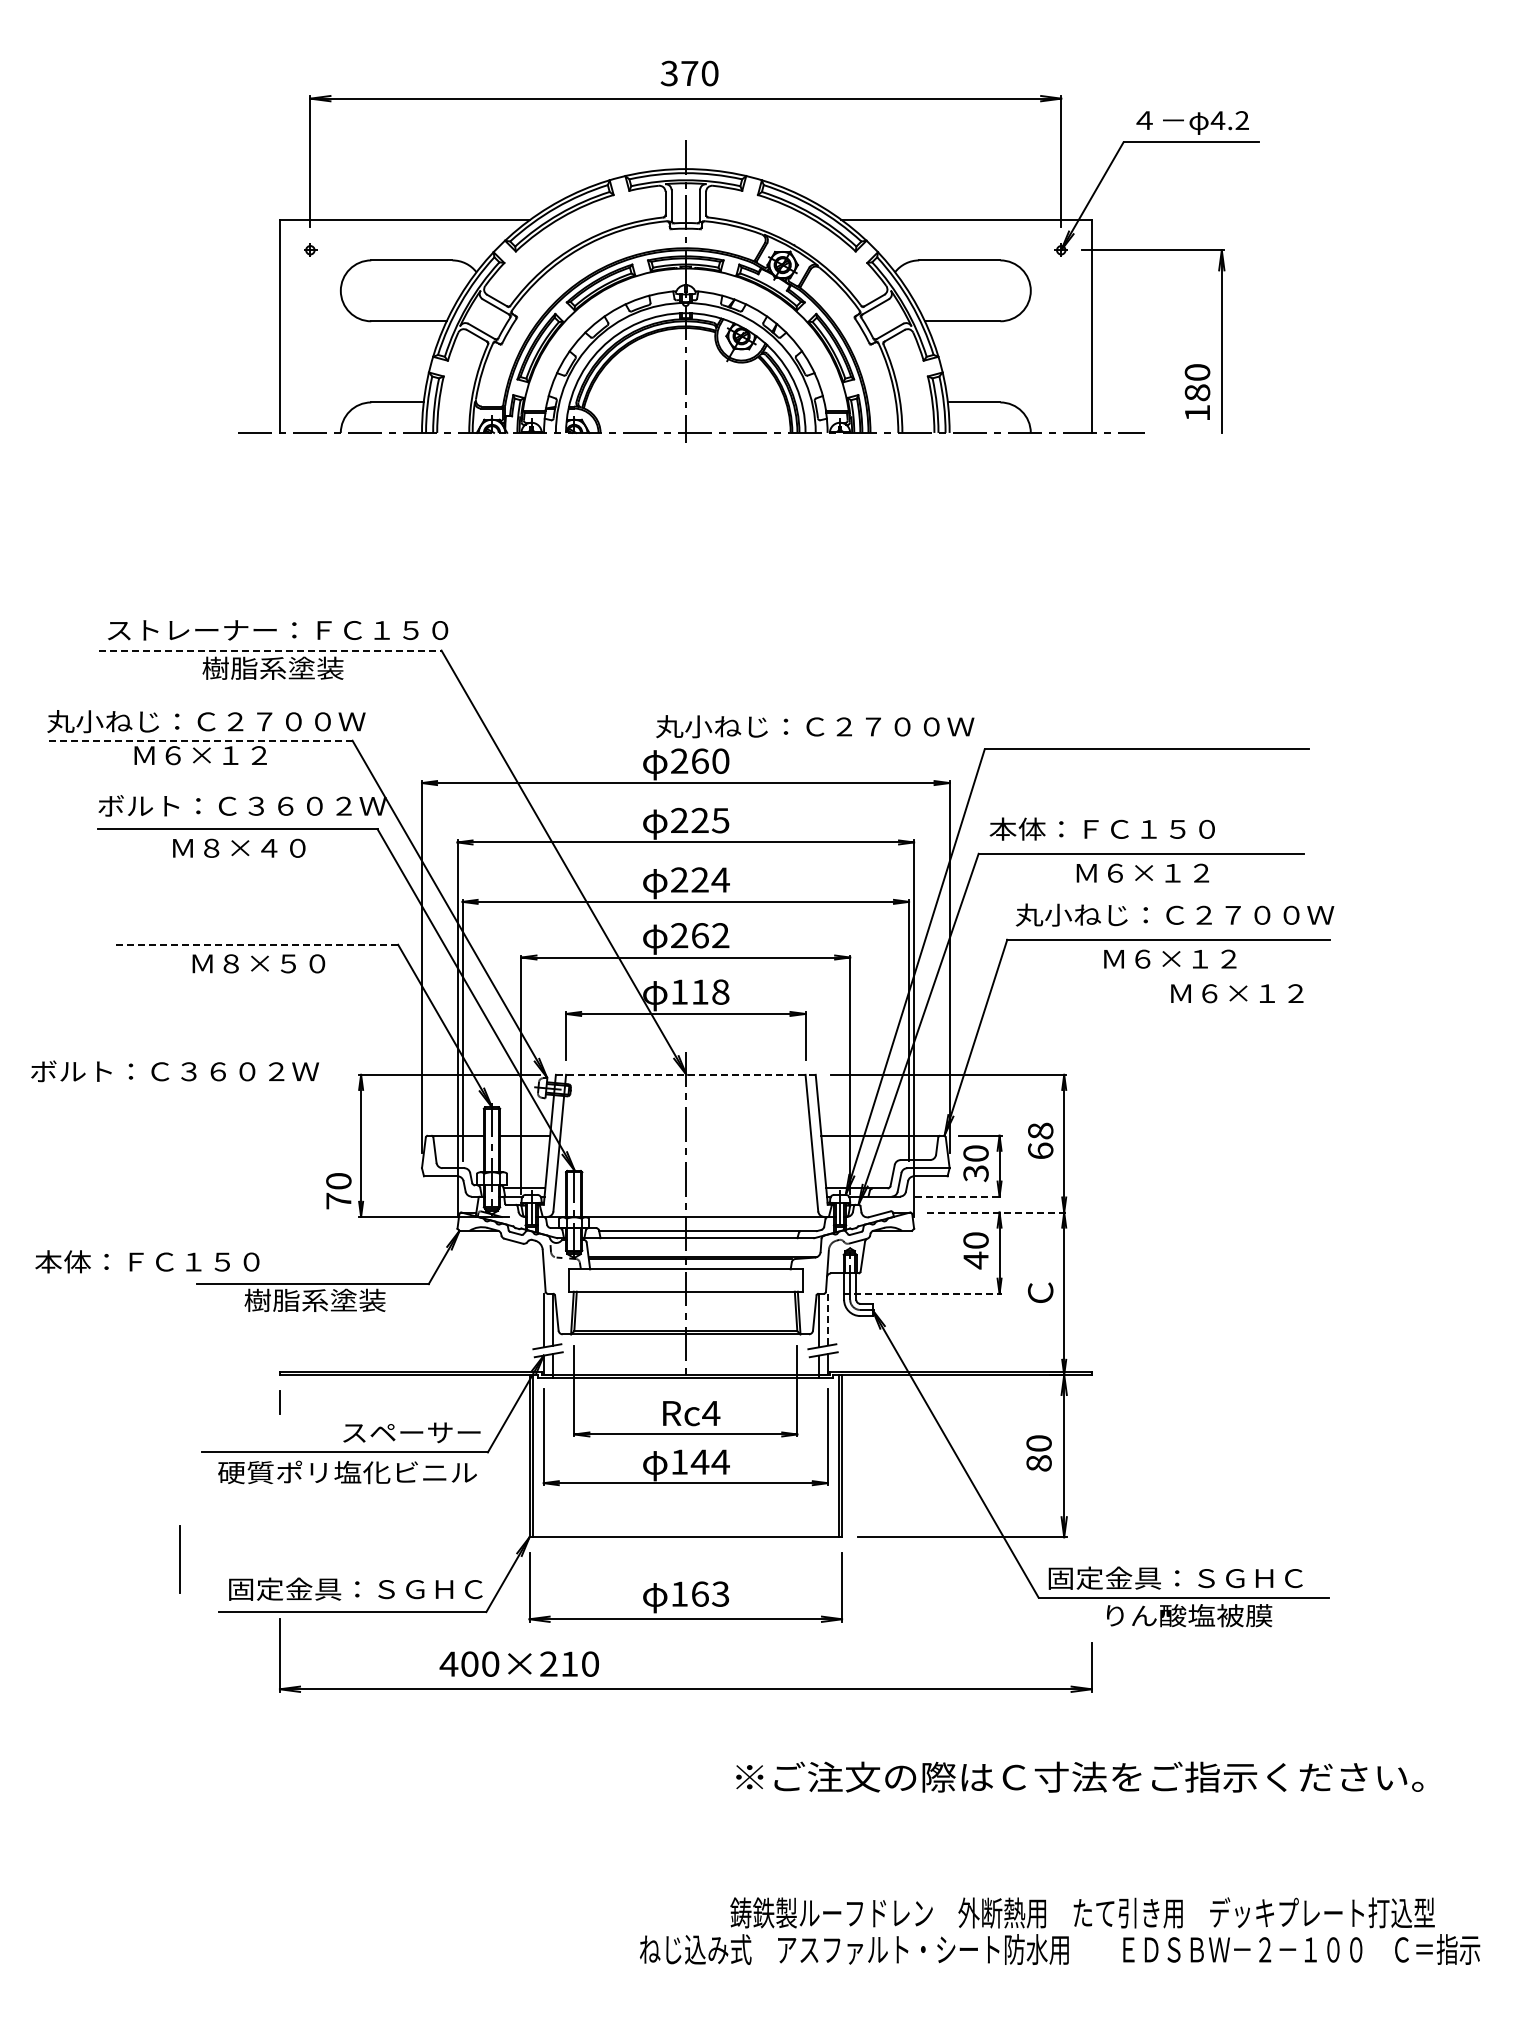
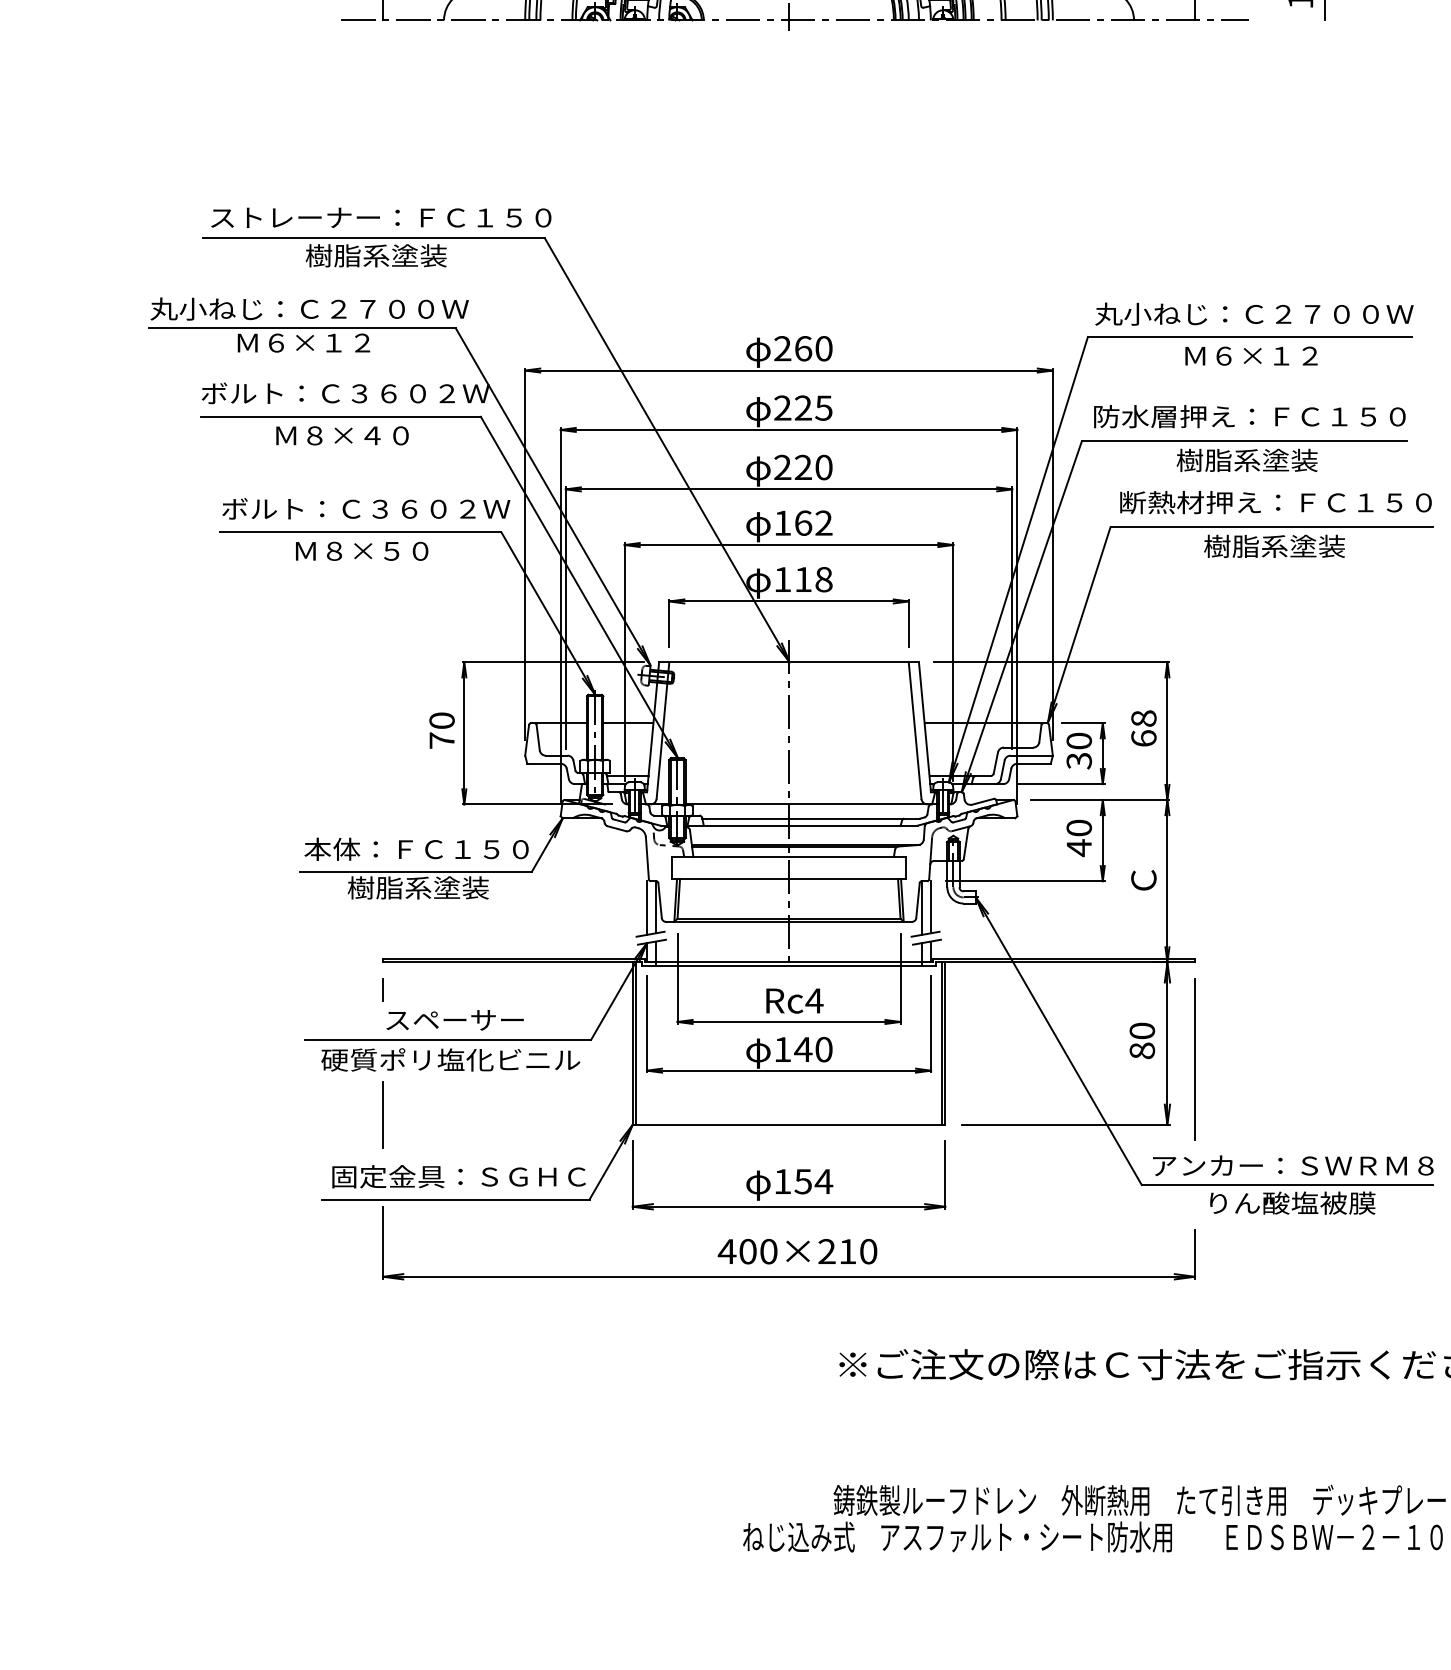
line: (270, 650) -> (373, 238), dashed -> solid
text: (815, 726) -> (1254, 314), moved
line: (198, 740) -> (301, 328), dashed -> solid
text: (1145, 828) -> (1248, 416), 本体：ＦＣ１５０ -> 防水層押え：ＦＣ１５０
text: (1143, 872) -> (1246, 460), Ｍ６×１２ -> 樹脂系塗装
text: (720, 879) -> (823, 467), 224 -> 220
text: (1174, 914) -> (1277, 502), 丸小ねじ：Ｃ２７００Ｗ -> 断熱材押え：ＦＣ１５０
text: (679, 935) -> (782, 523), 262 -> 162
line: (257, 944) -> (360, 532), dashed -> solid
text: (1170, 958) -> (1273, 546), Ｍ６×１２ -> 樹脂系塗装
text: (1237, 993) -> (1251, 356), moved
text: (175, 1071) -> (366, 509), moved
line: (685, 1074) -> (788, 662), dashed -> solid
text: (338, 1191) -> (441, 731), moved
line: (958, 1196) -> (1061, 784), dashed -> solid
line: (997, 1212) -> (1100, 800), dashed -> solid
text: (147, 1261) -> (416, 849), moved
line: (922, 1293) -> (1025, 881), dashed -> solid
line: (827, 1320) -> (930, 908), dashed -> solid
text: (411, 1432) -> (454, 1020), moved
text: (720, 1461) -> (823, 1049), 144 -> 140
line: (1091, 1471) -> (1194, 1059), added
line: (179, 1559) -> (382, 1115), moved
text: (1189, 1577) -> (1292, 1165), 固定金具：ＳＧＨＣ -> アンカー：ＳＷＲＭ８
text: (710, 1593) -> (813, 1181), 163 -> 154
text: (518, 1663) -> (796, 1251), moved

